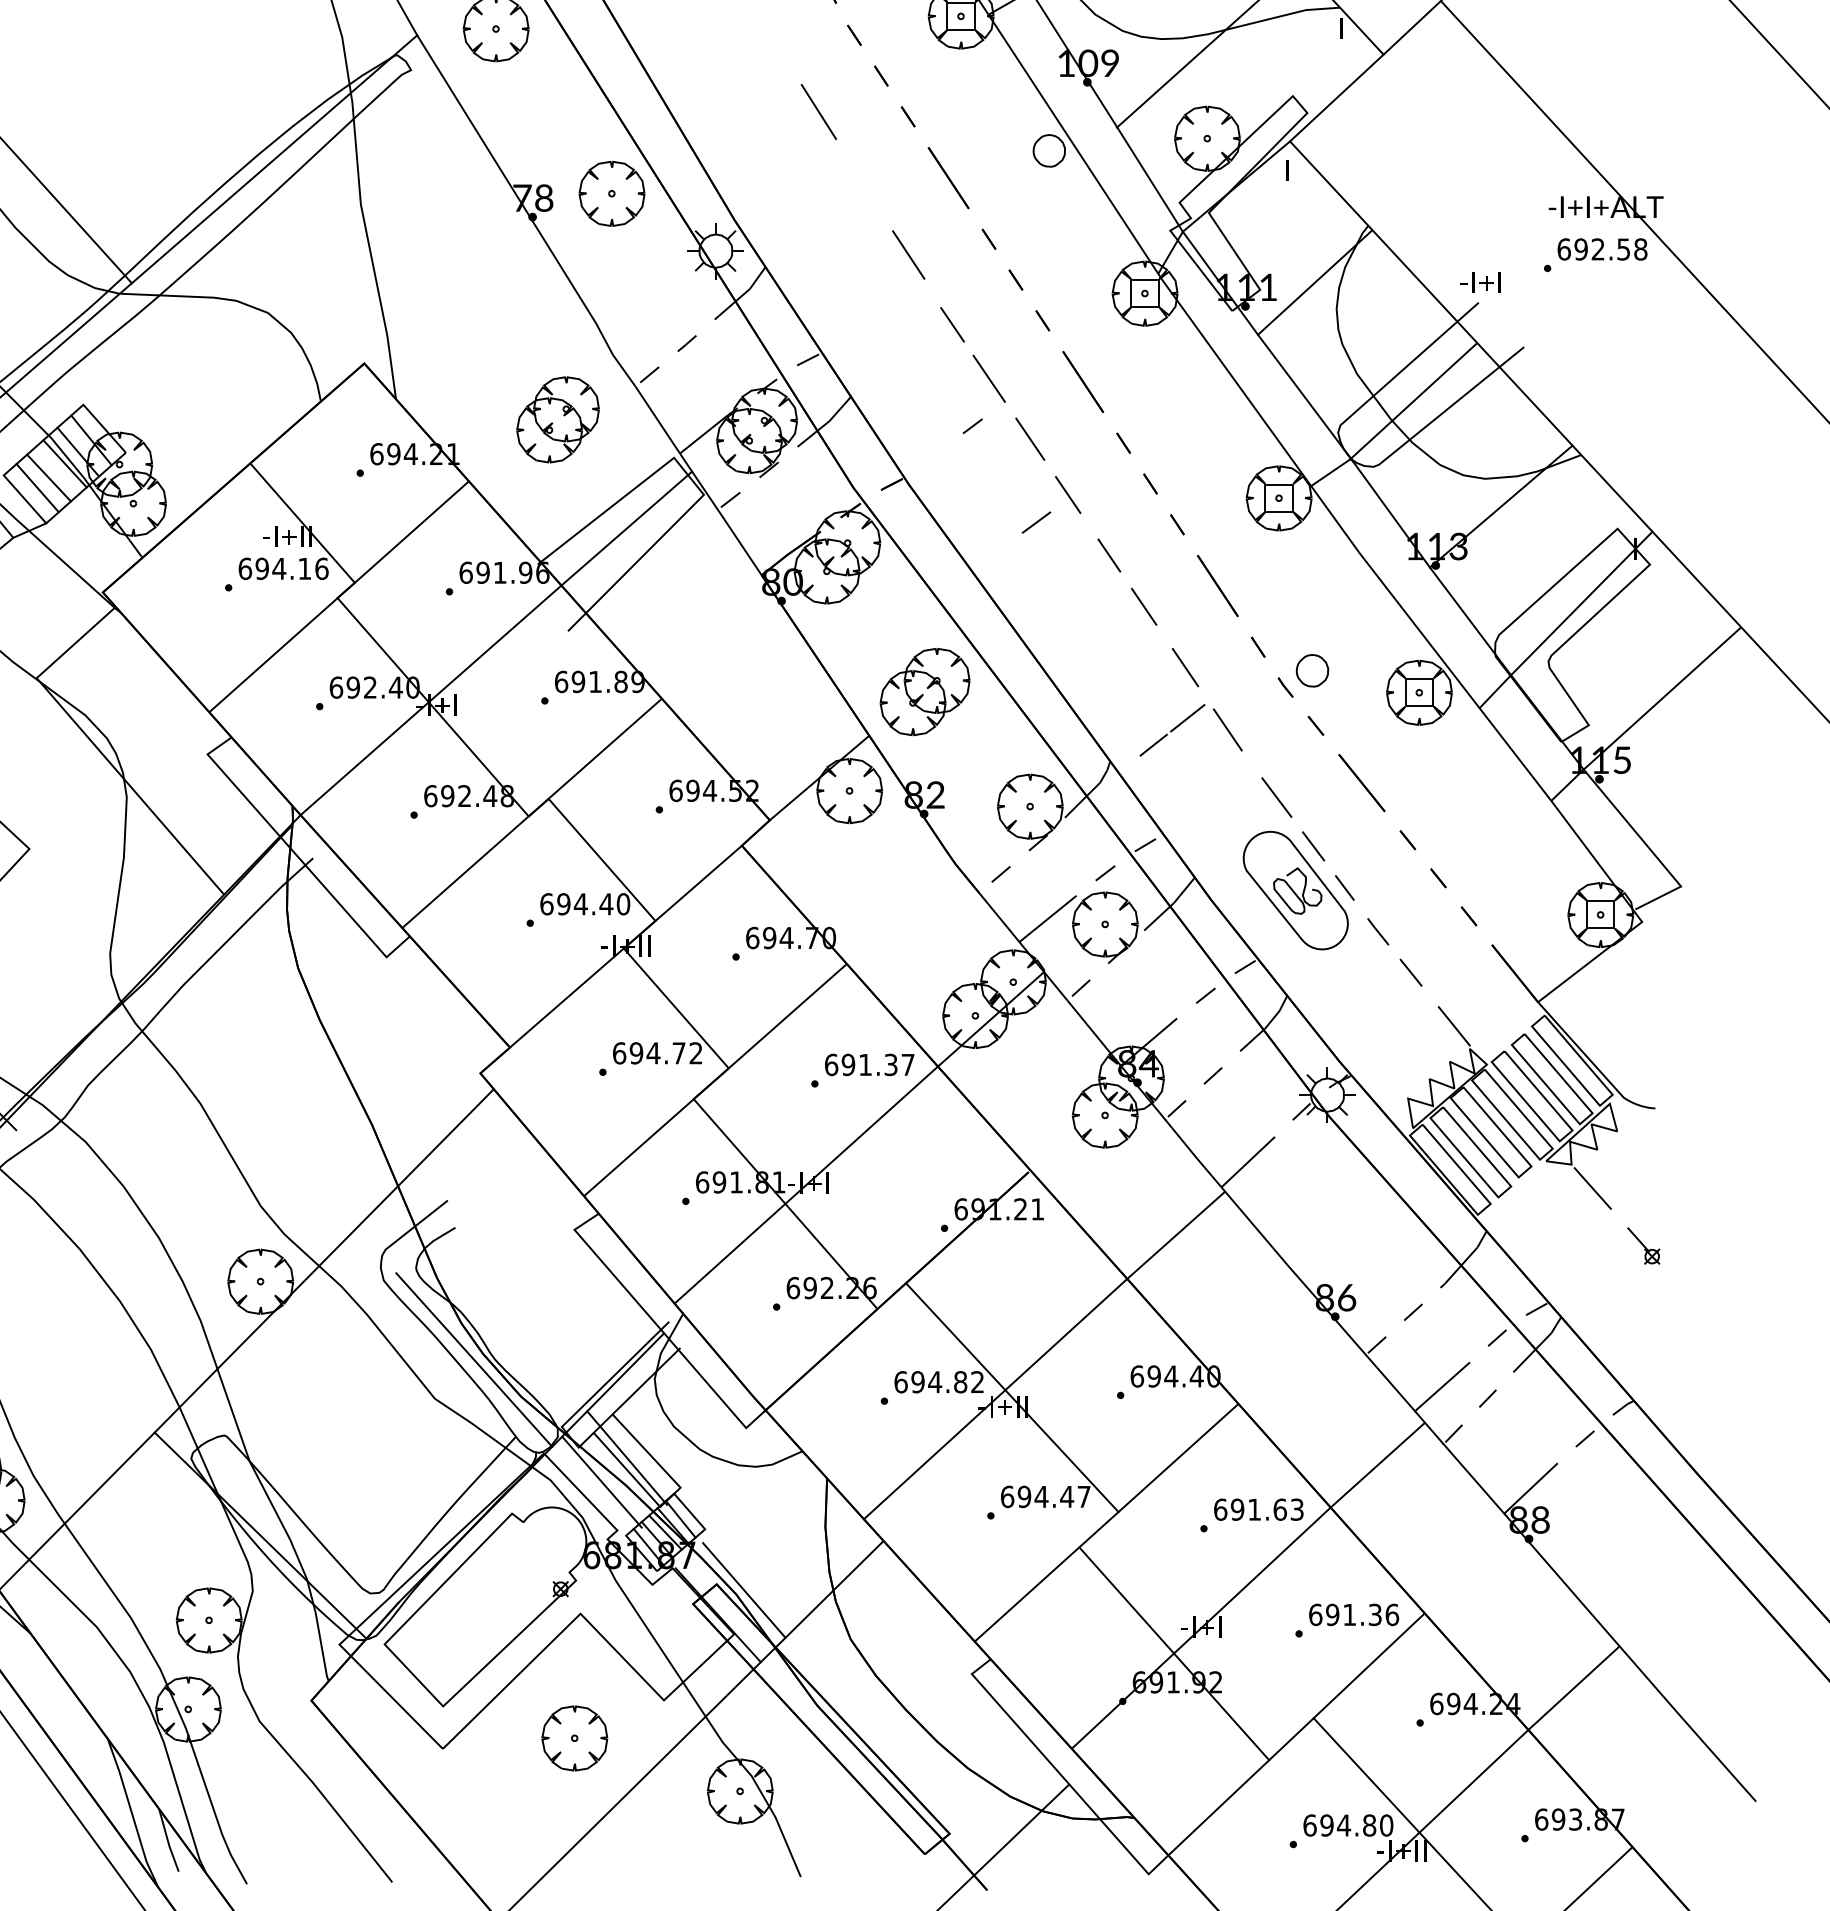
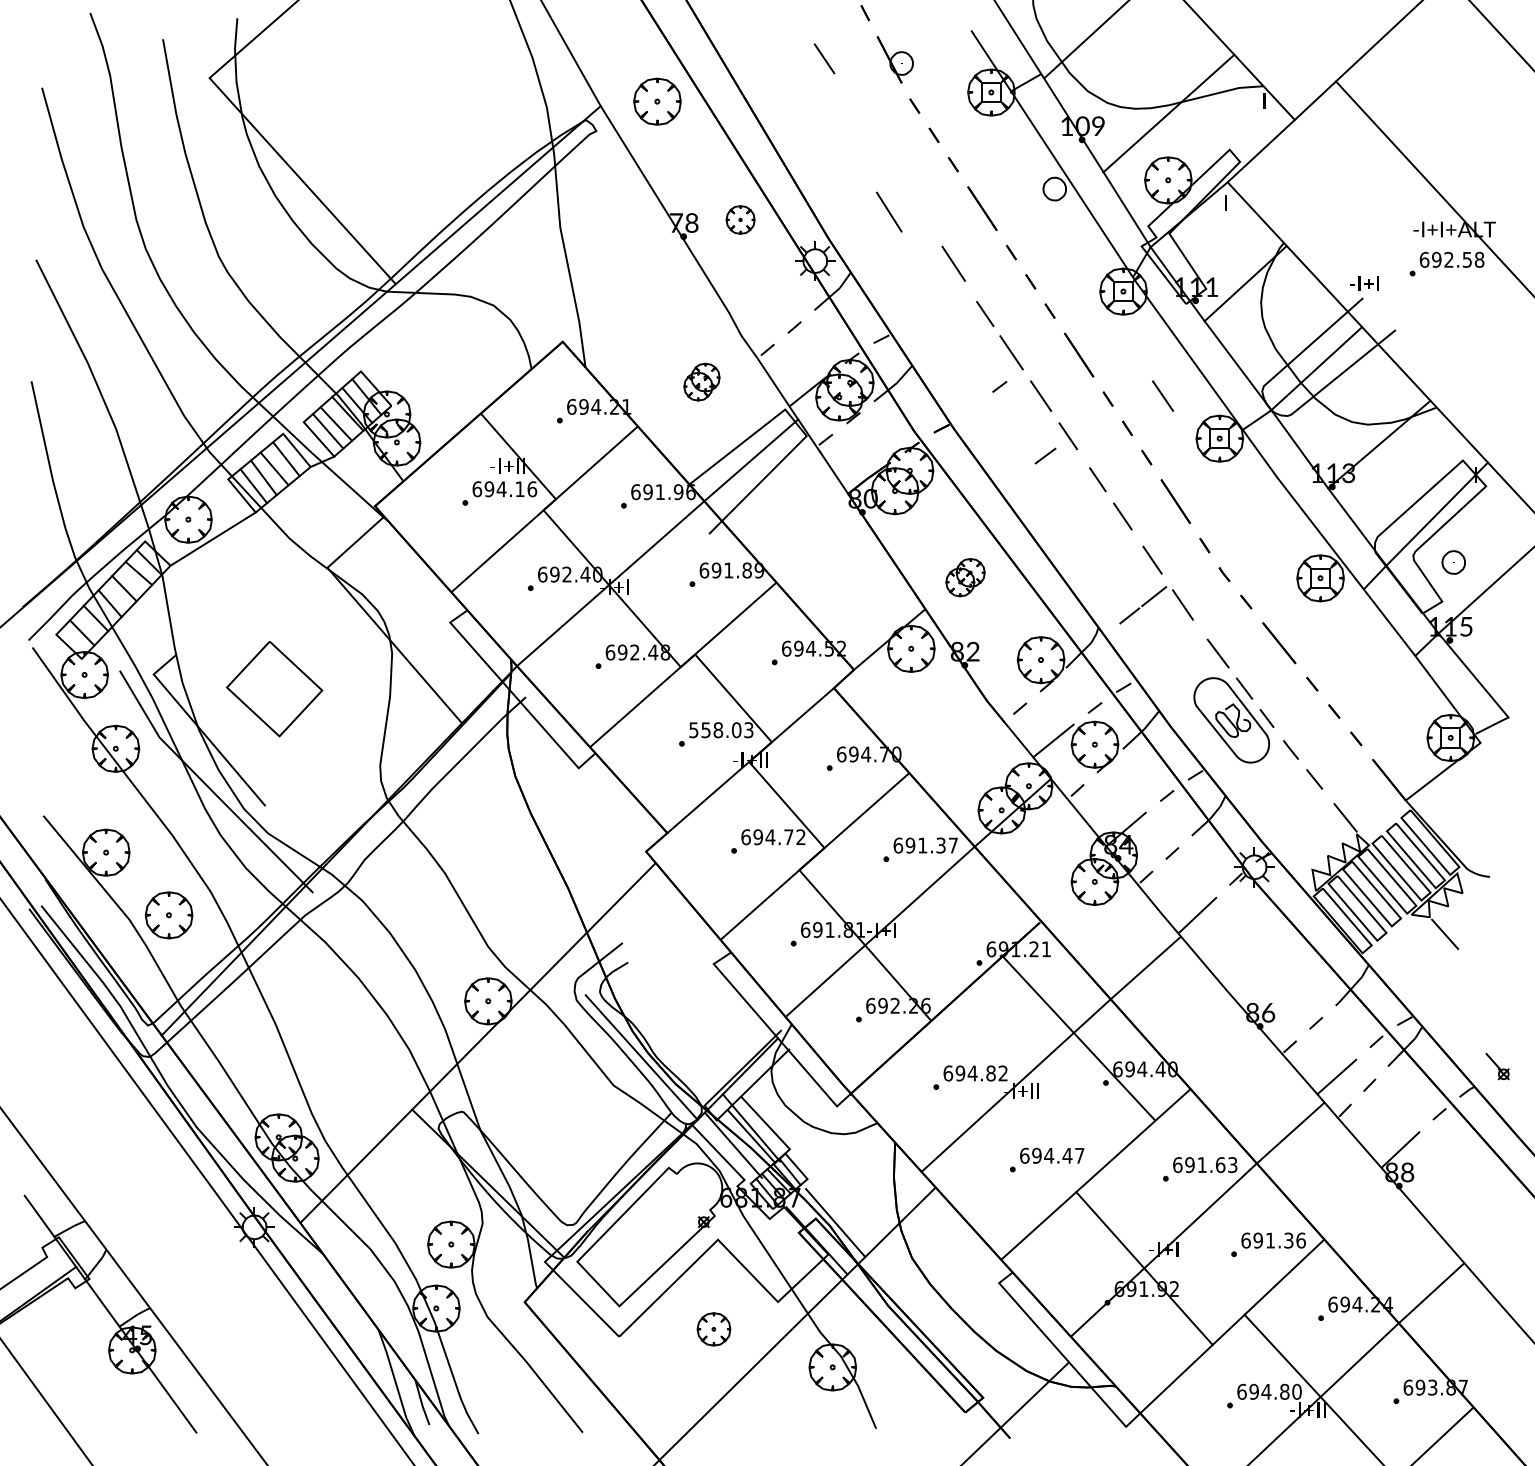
line: (819, 111) -> (889, 211), moved
part: (611, 193) -> (740, 219), size x0.6
part: (557, 418) -> (701, 381), size x0.6
line: (1200, 438) -> (1163, 395), added
part: (1312, 670) -> (1453, 562), moved
part: (925, 691) -> (965, 577), size x0.6
text: (585, 904) -> (721, 730), 694.40 -> 558.03
part: (1643, 1245) -> (1497, 1066), moved
line: (1011, 1397) -> (1077, 1037), moved
part: (574, 1738) -> (713, 1329), size x0.7

